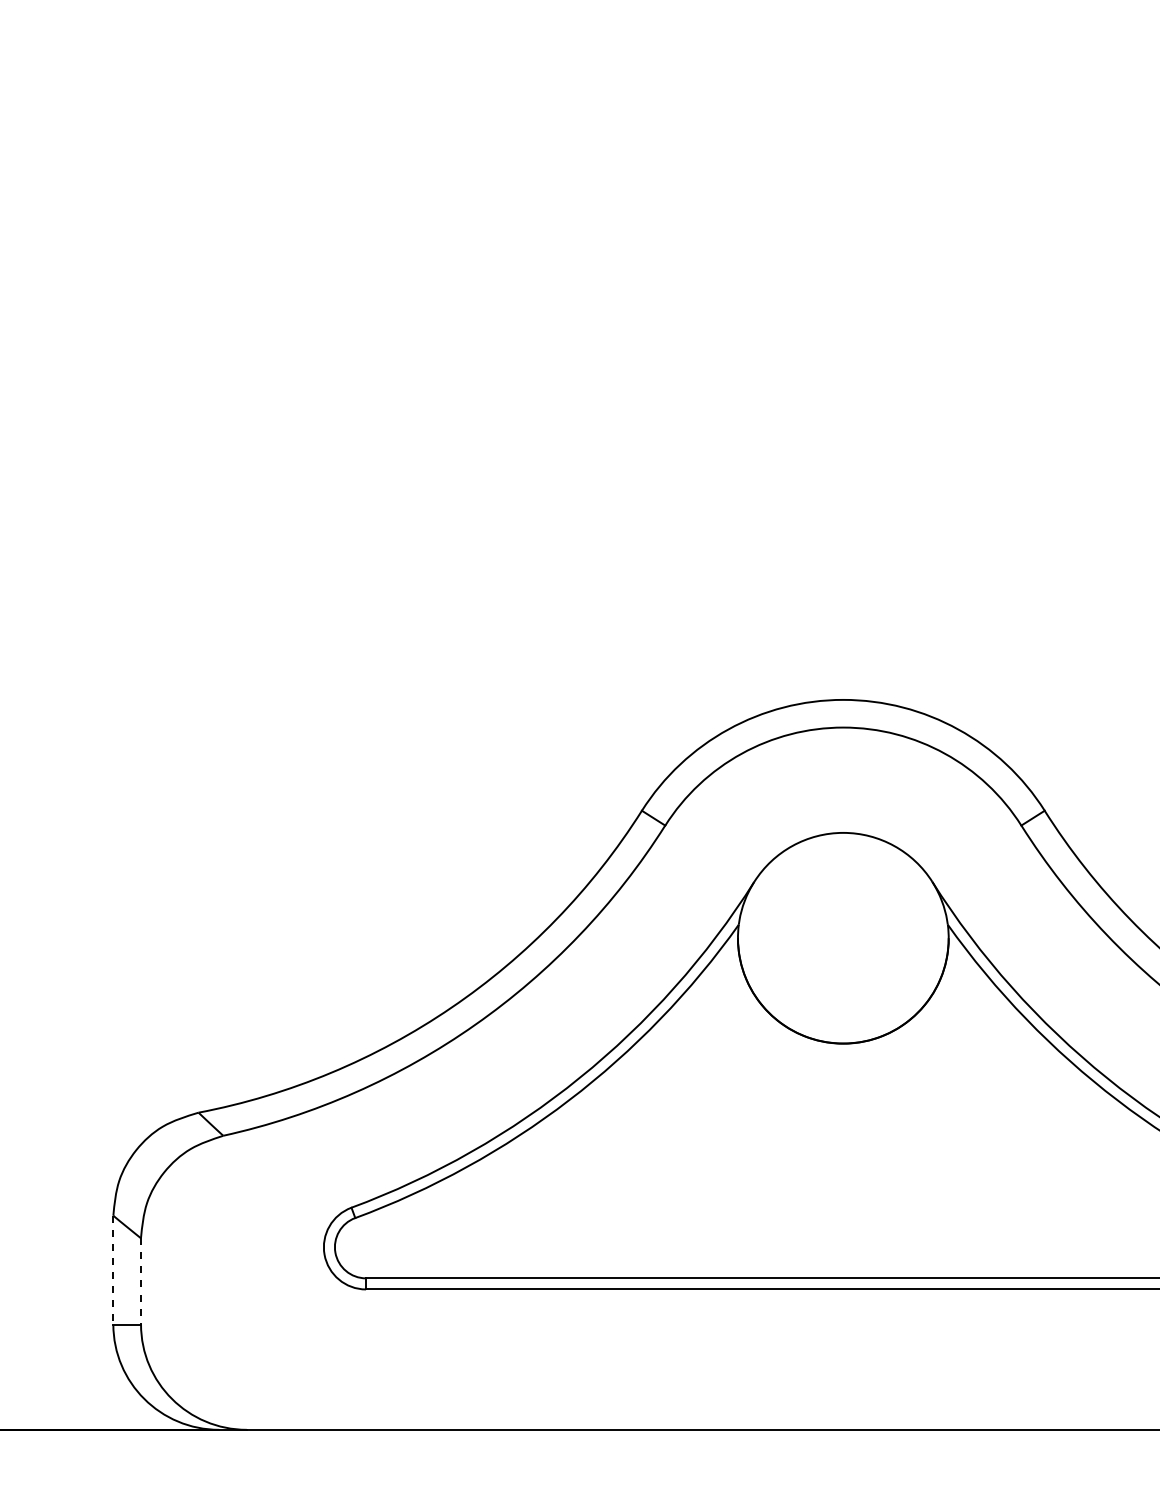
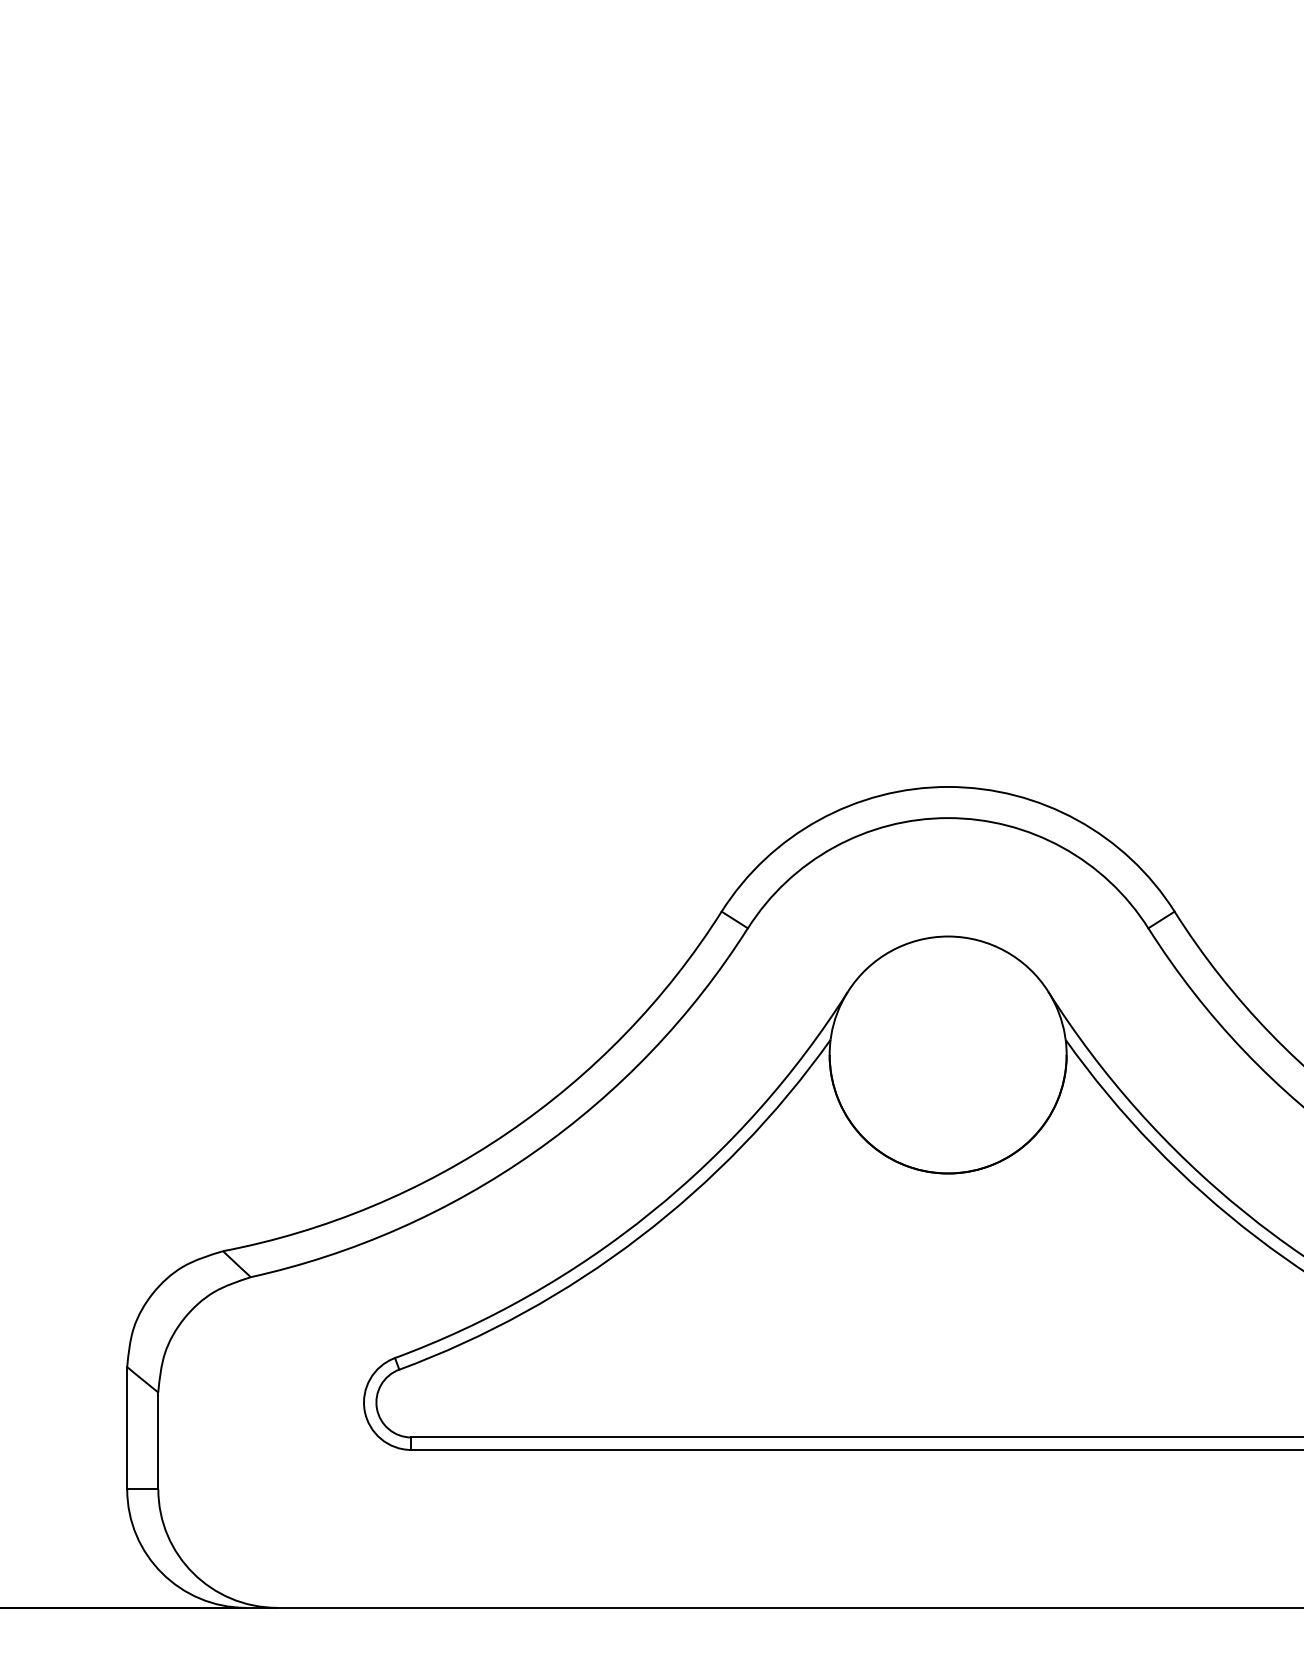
line: (113, 1270) -> (127, 1428), dashed -> solid
line: (141, 1281) -> (158, 1441), dashed -> solid

